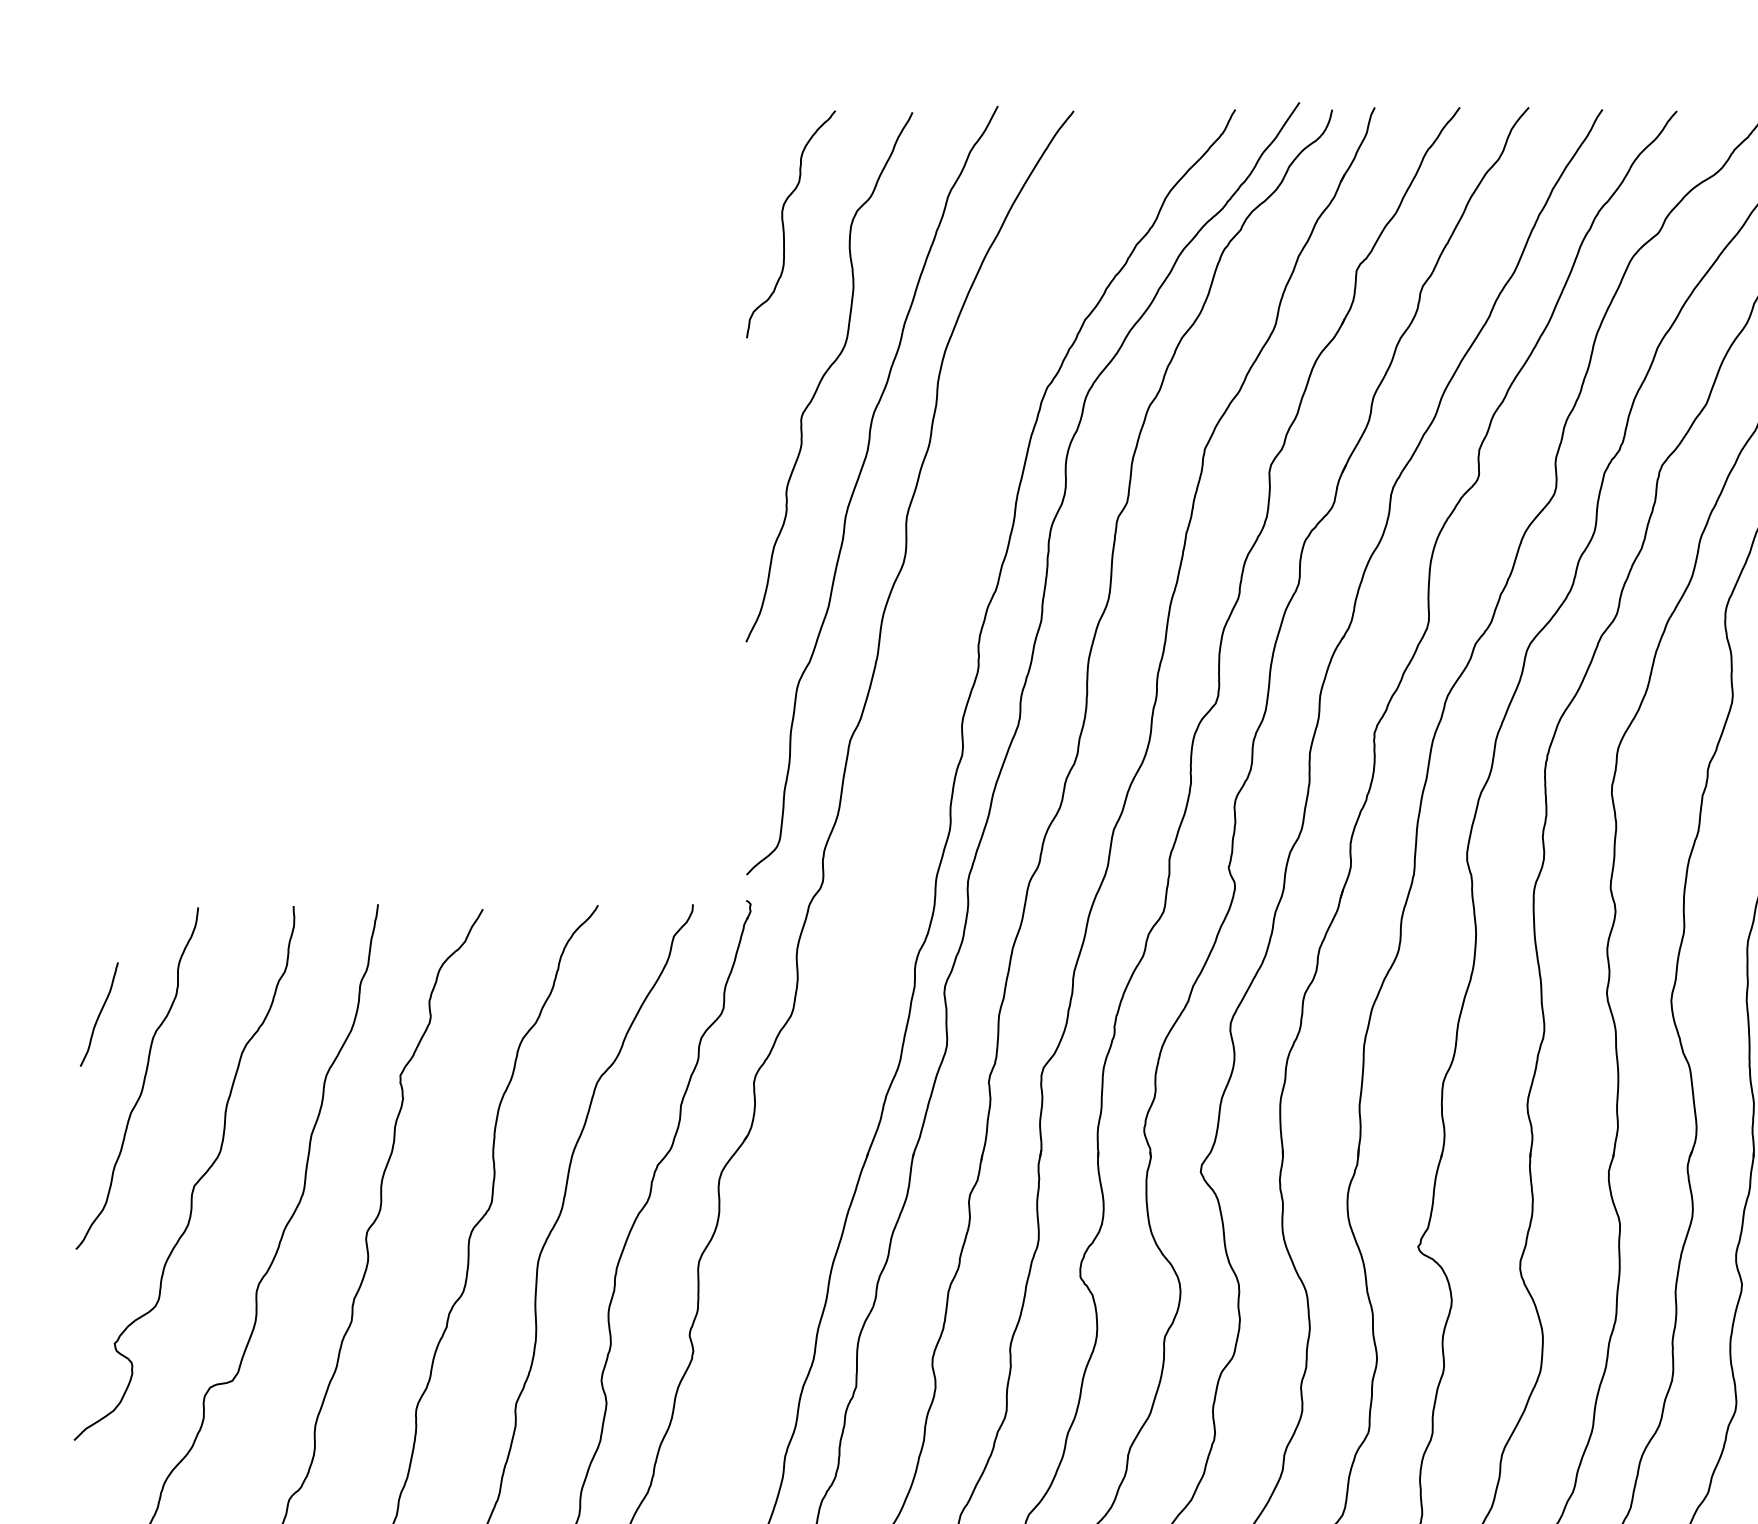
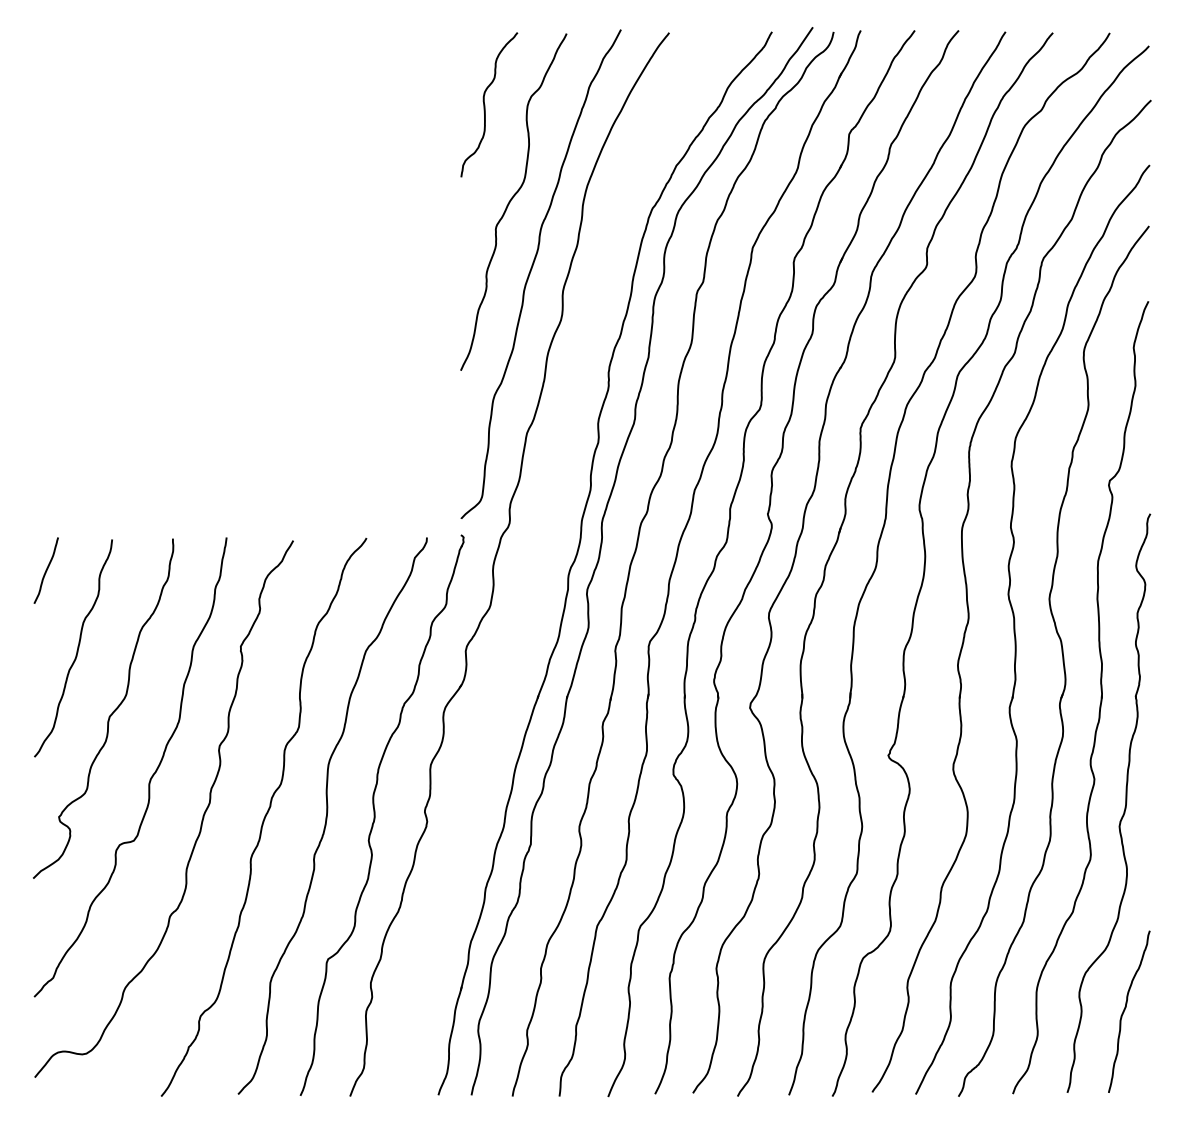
curve: (98, 1014) -> (45, 570), moved

